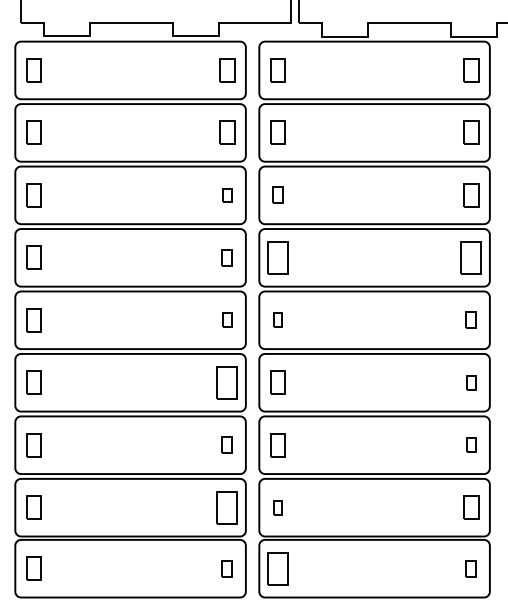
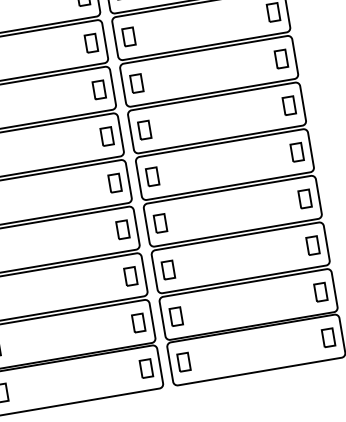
part: (227, 195) -> (99, 90), size x1.67
part: (277, 195) -> (136, 83), size x1.43
part: (227, 257) -> (107, 136), size x1.43
part: (277, 257) -> (144, 129), size x0.71
part: (471, 257) -> (289, 105), size x0.71
part: (227, 320) -> (115, 183), size x1.67
part: (277, 320) -> (152, 177), size x1.67
part: (471, 320) -> (297, 152), size x1.43
part: (227, 382) -> (122, 229), size x0.71
part: (471, 382) -> (305, 198), size x1.67
part: (227, 445) -> (130, 276), size x1.43
part: (471, 445) -> (313, 245), size x1.67
part: (227, 507) -> (138, 322), size x0.71
part: (277, 507) -> (176, 316), size x1.67
part: (227, 568) -> (146, 368), size x1.43
part: (277, 568) -> (183, 362), size x0.71
part: (471, 568) -> (328, 337), size x1.43

